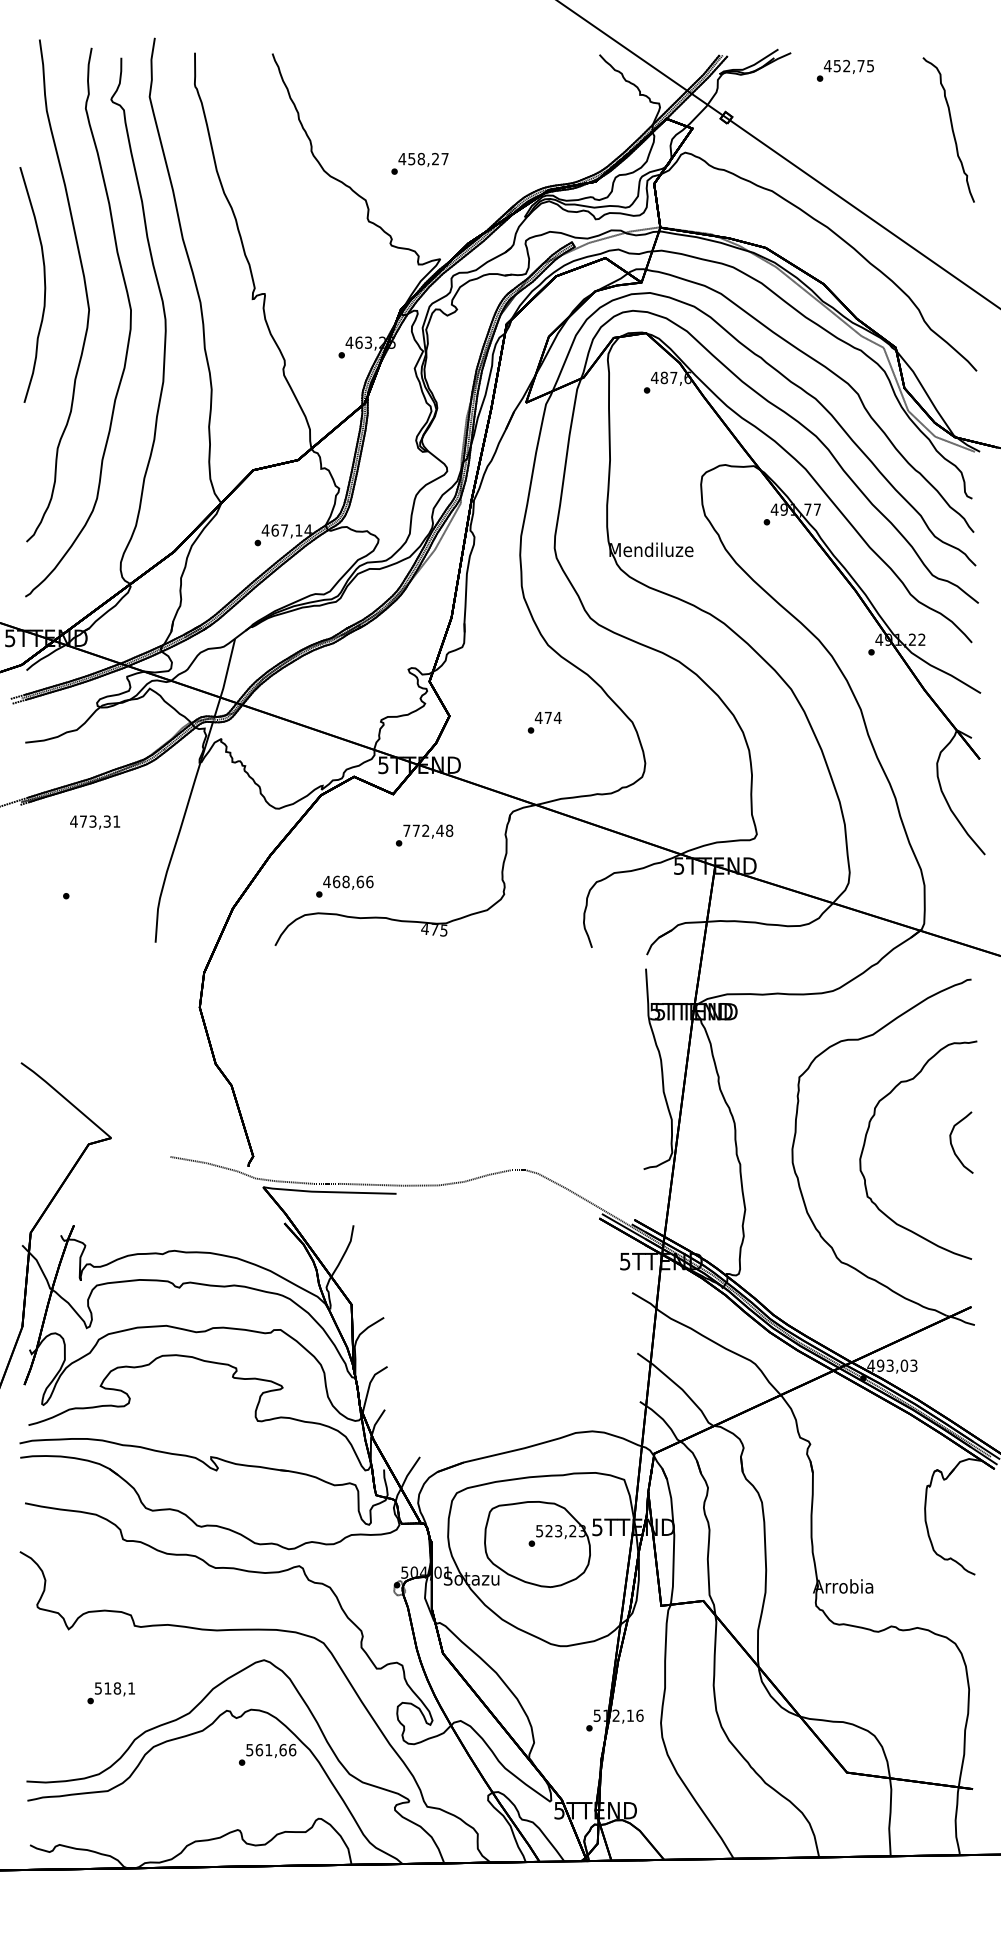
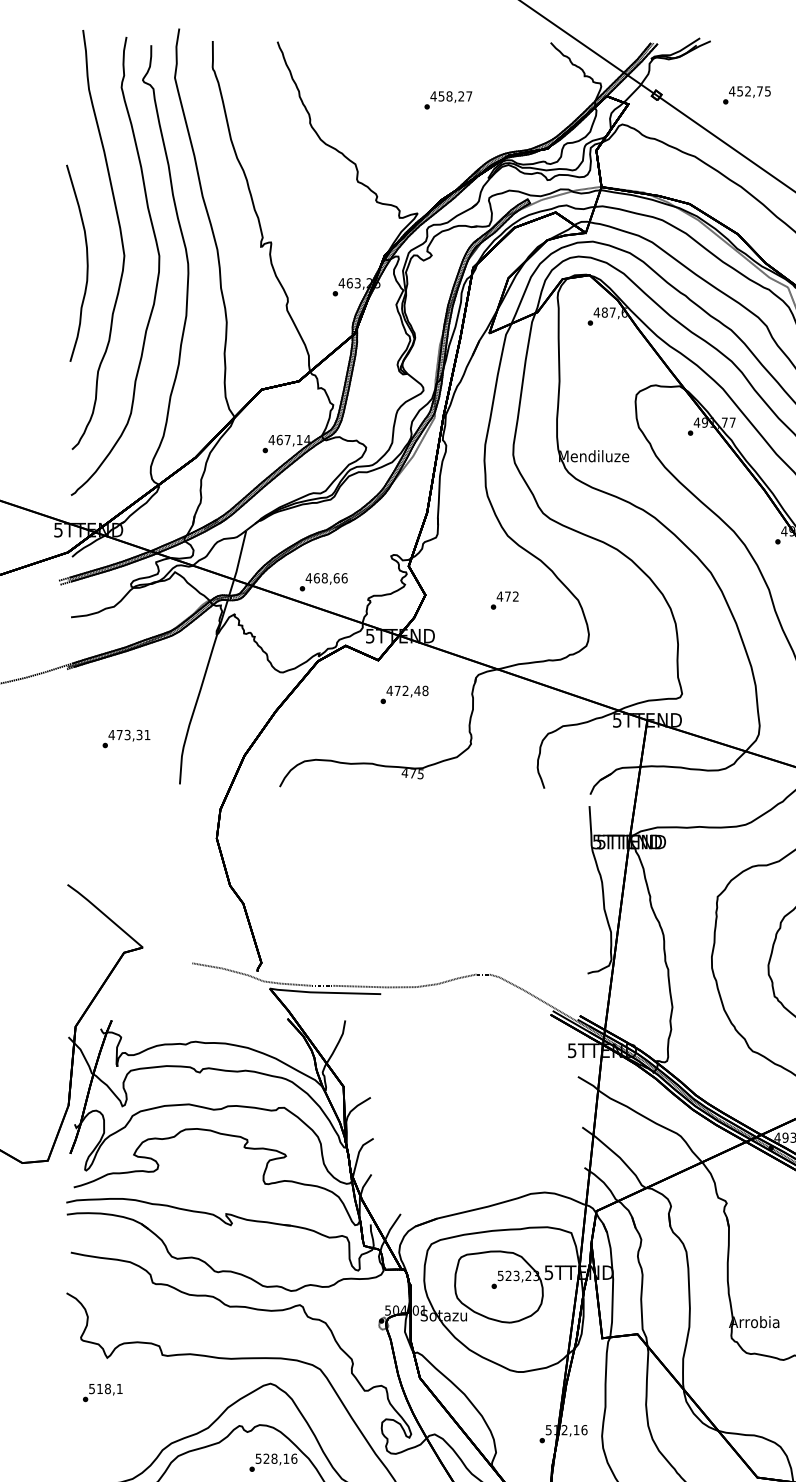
text: (844, 70) -> (746, 95), moved
text: (419, 163) -> (447, 100), moved
part: (44, 284) -> (87, 262), moved
text: (557, 717) -> (515, 596), 474 -> 472
text: (95, 822) -> (129, 735), moved
text: (406, 830) -> (389, 690), 772,48 -> 472,48
text: (344, 886) -> (323, 582), moved
text: (110, 1693) -> (102, 1393), moved
text: (270, 1749) -> (275, 1458), 561,66 -> 528,16

